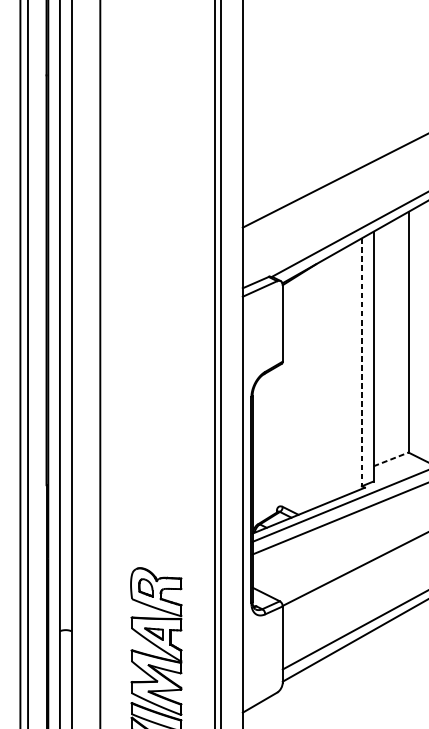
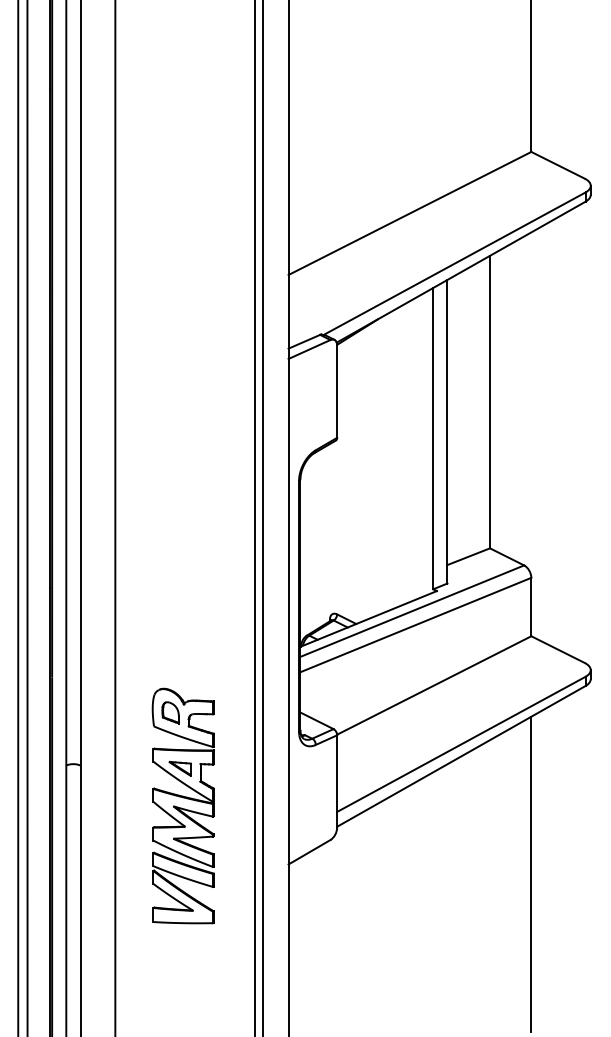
line: (362, 362) -> (433, 438), dashed -> solid
line: (390, 459) -> (468, 556), dashed -> solid

